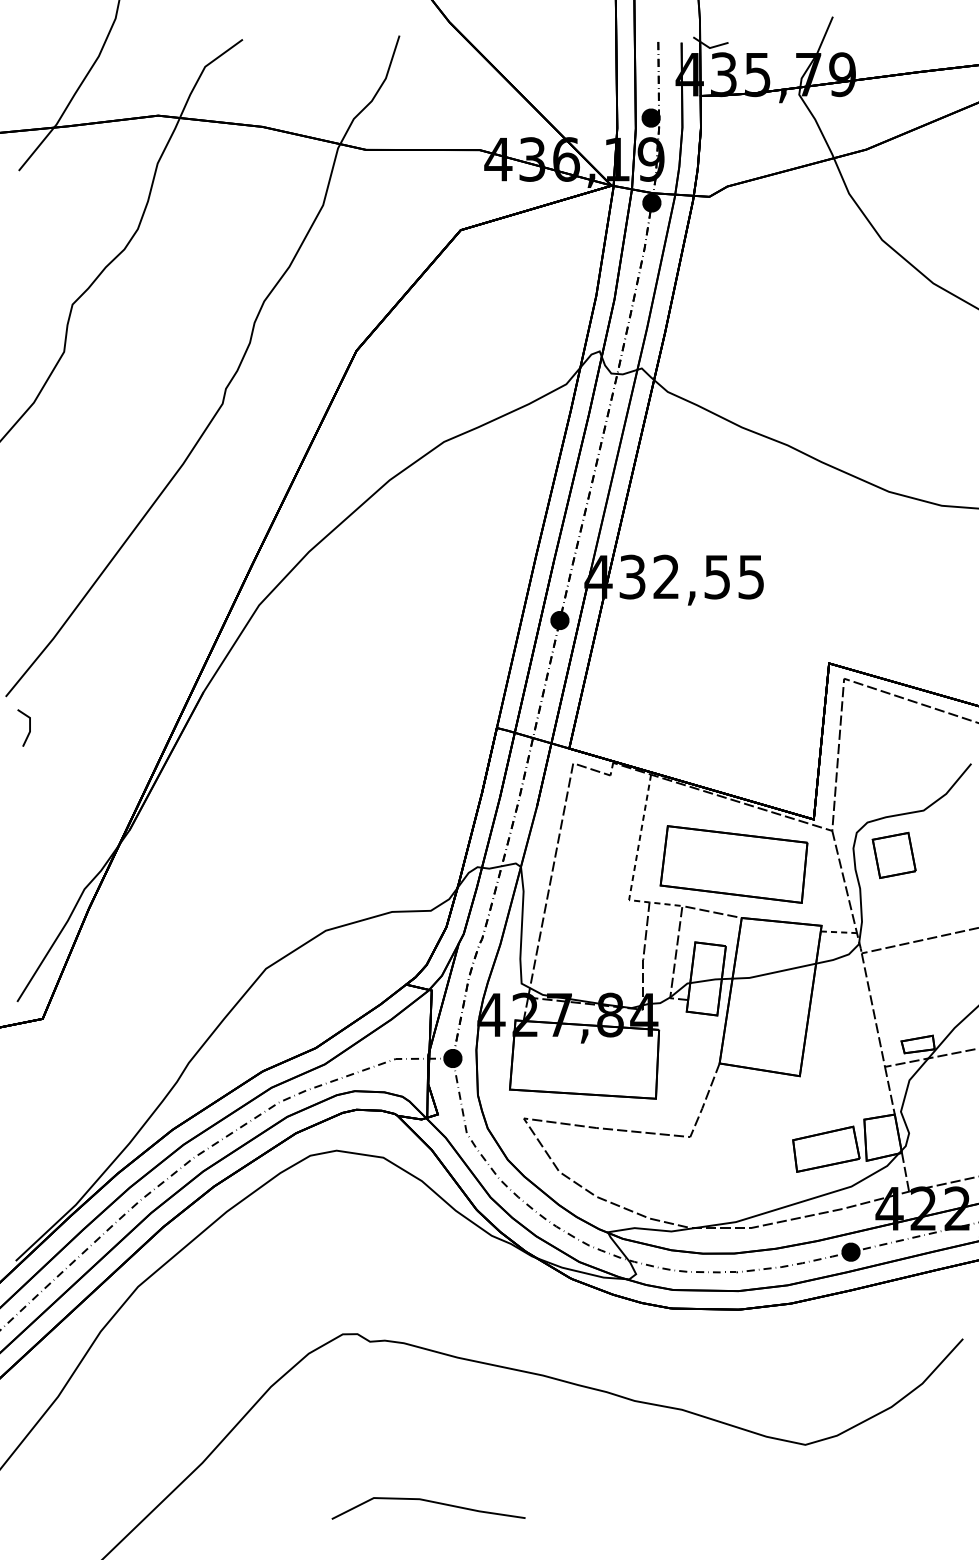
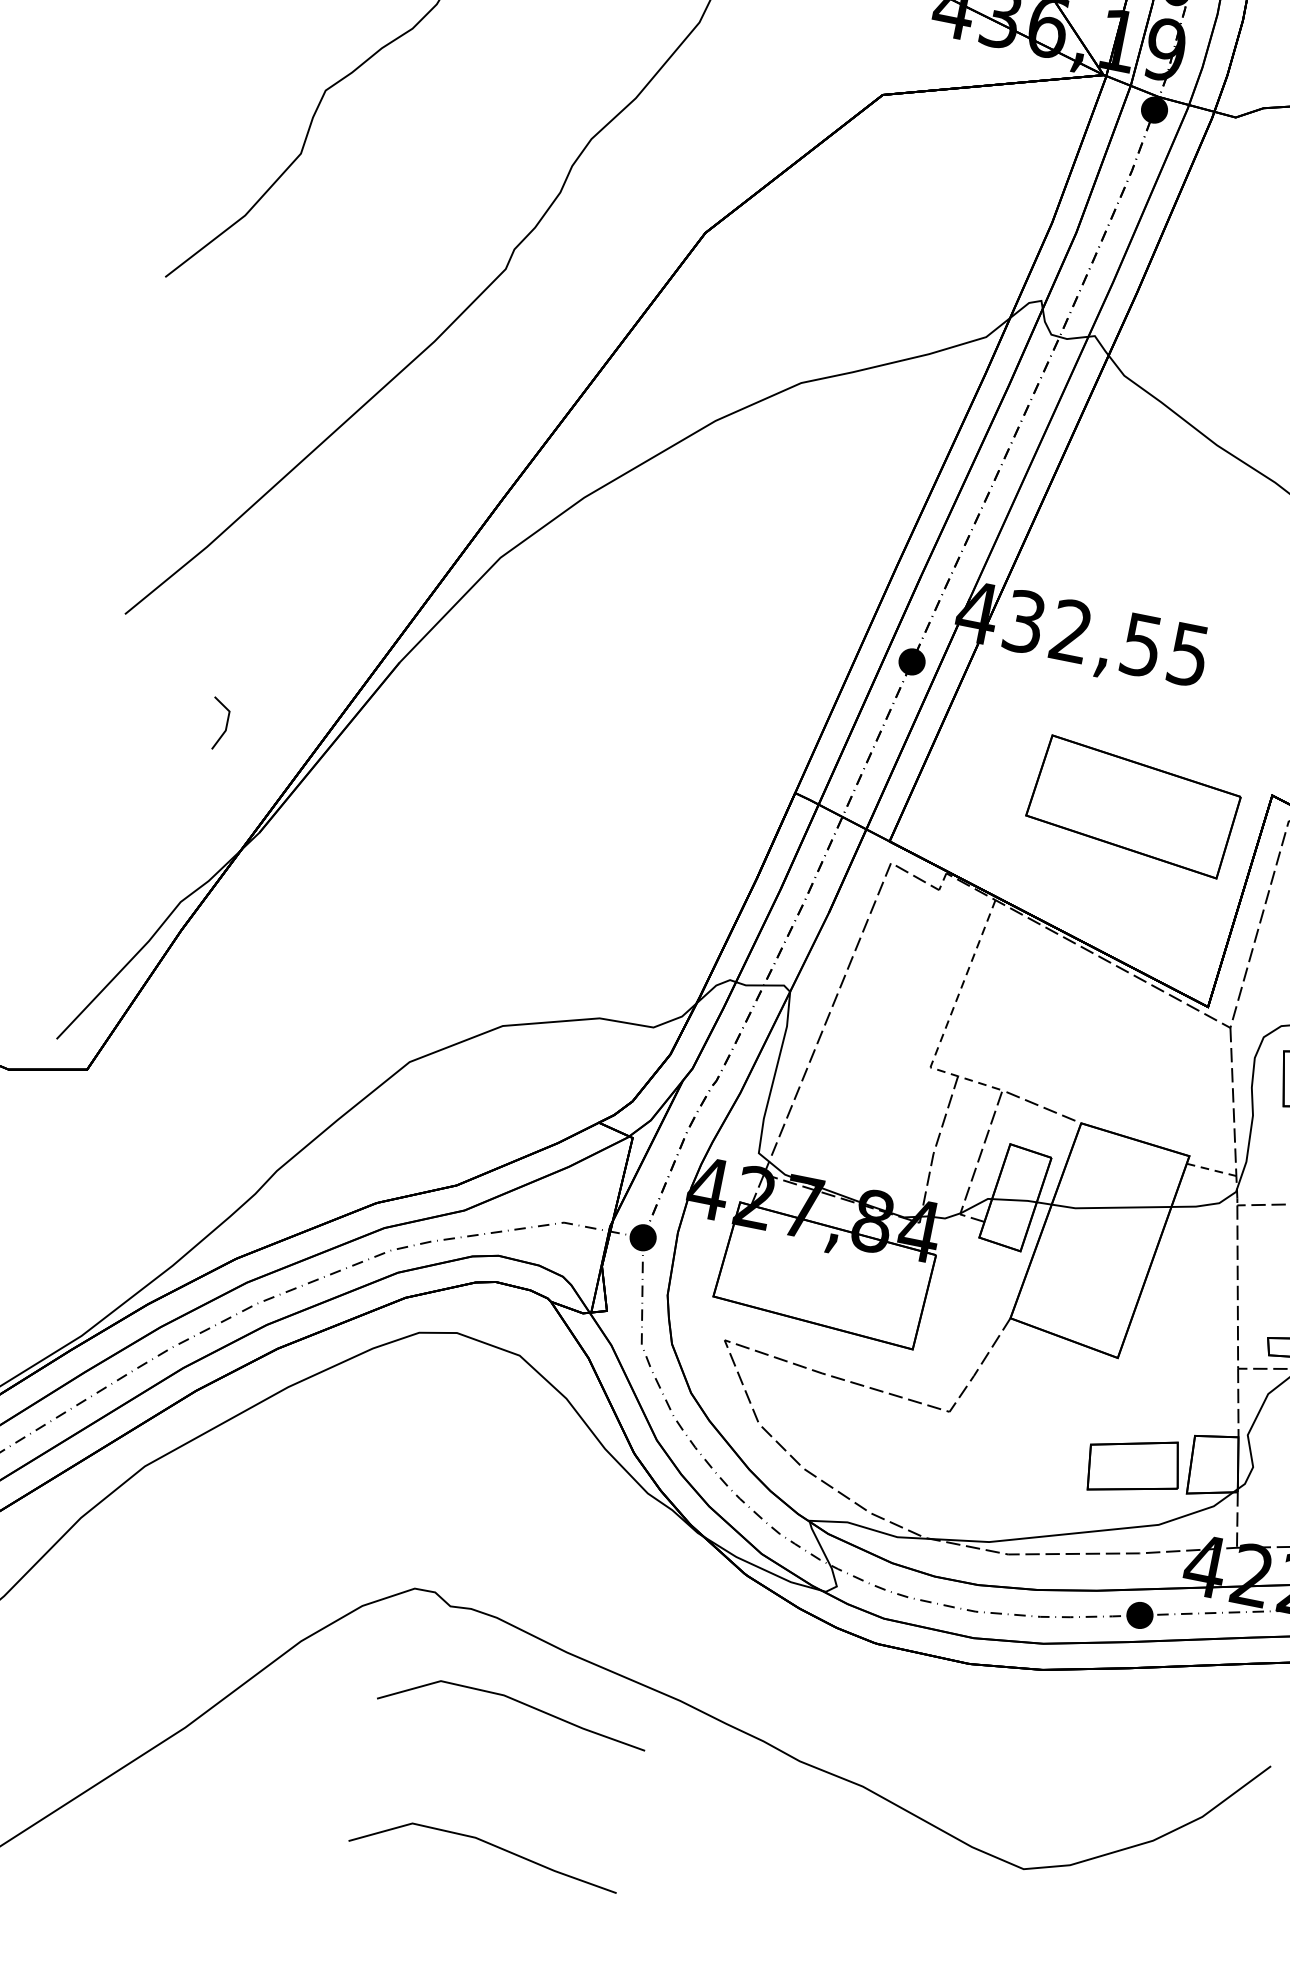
line: (29, 727) -> (226, 724), moved
part: (733, 864) -> (1132, 806), moved
line: (429, 1399) -> (516, 1702), added

